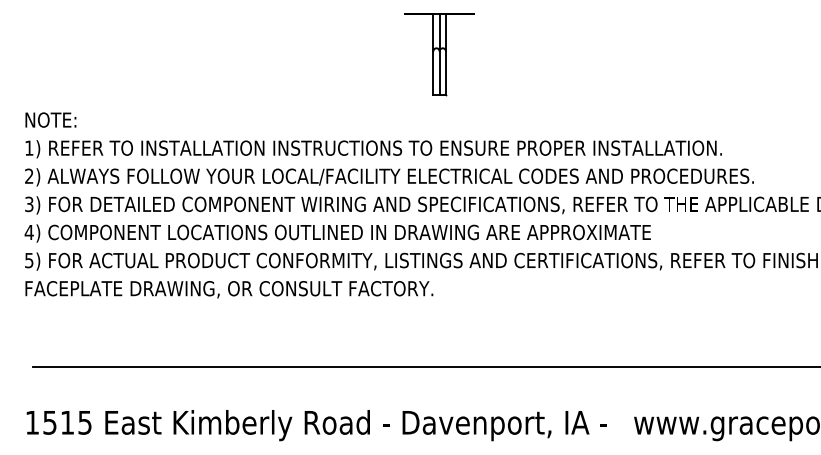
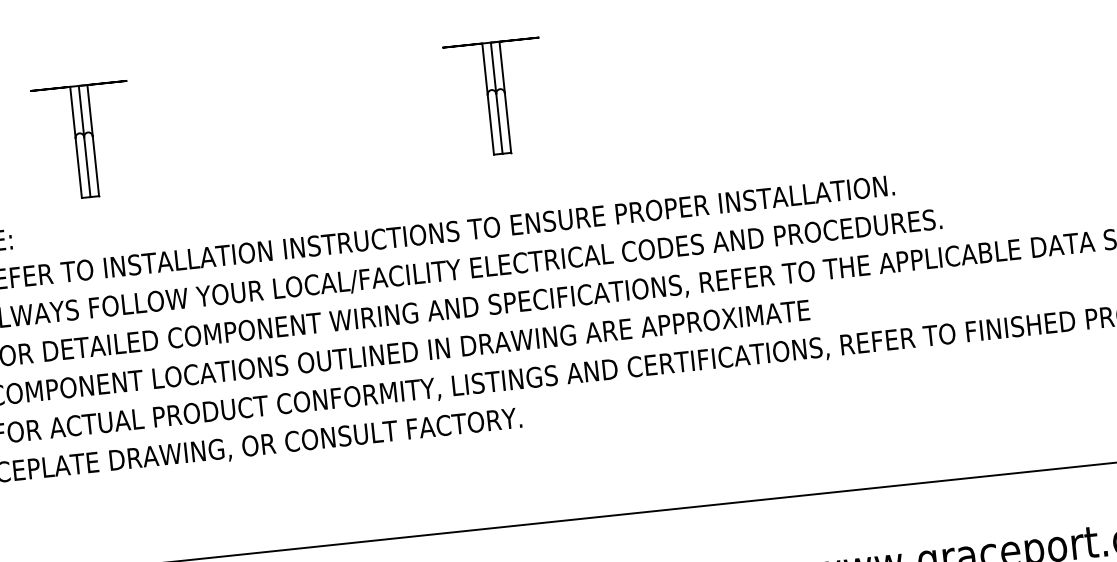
part: (136, 54) -> (84, 141), added

